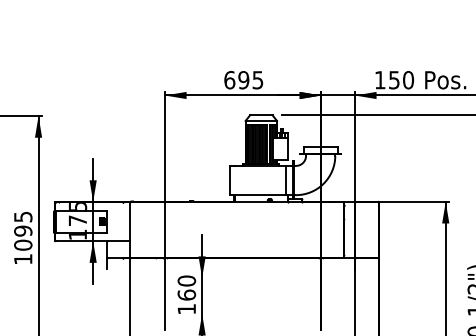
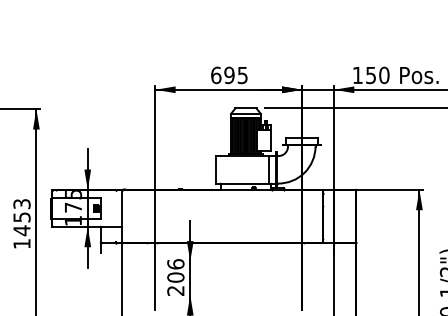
text: (22, 231) -> (21, 217), 1095 -> 1453
text: (186, 295) -> (175, 277), 160 -> 206

